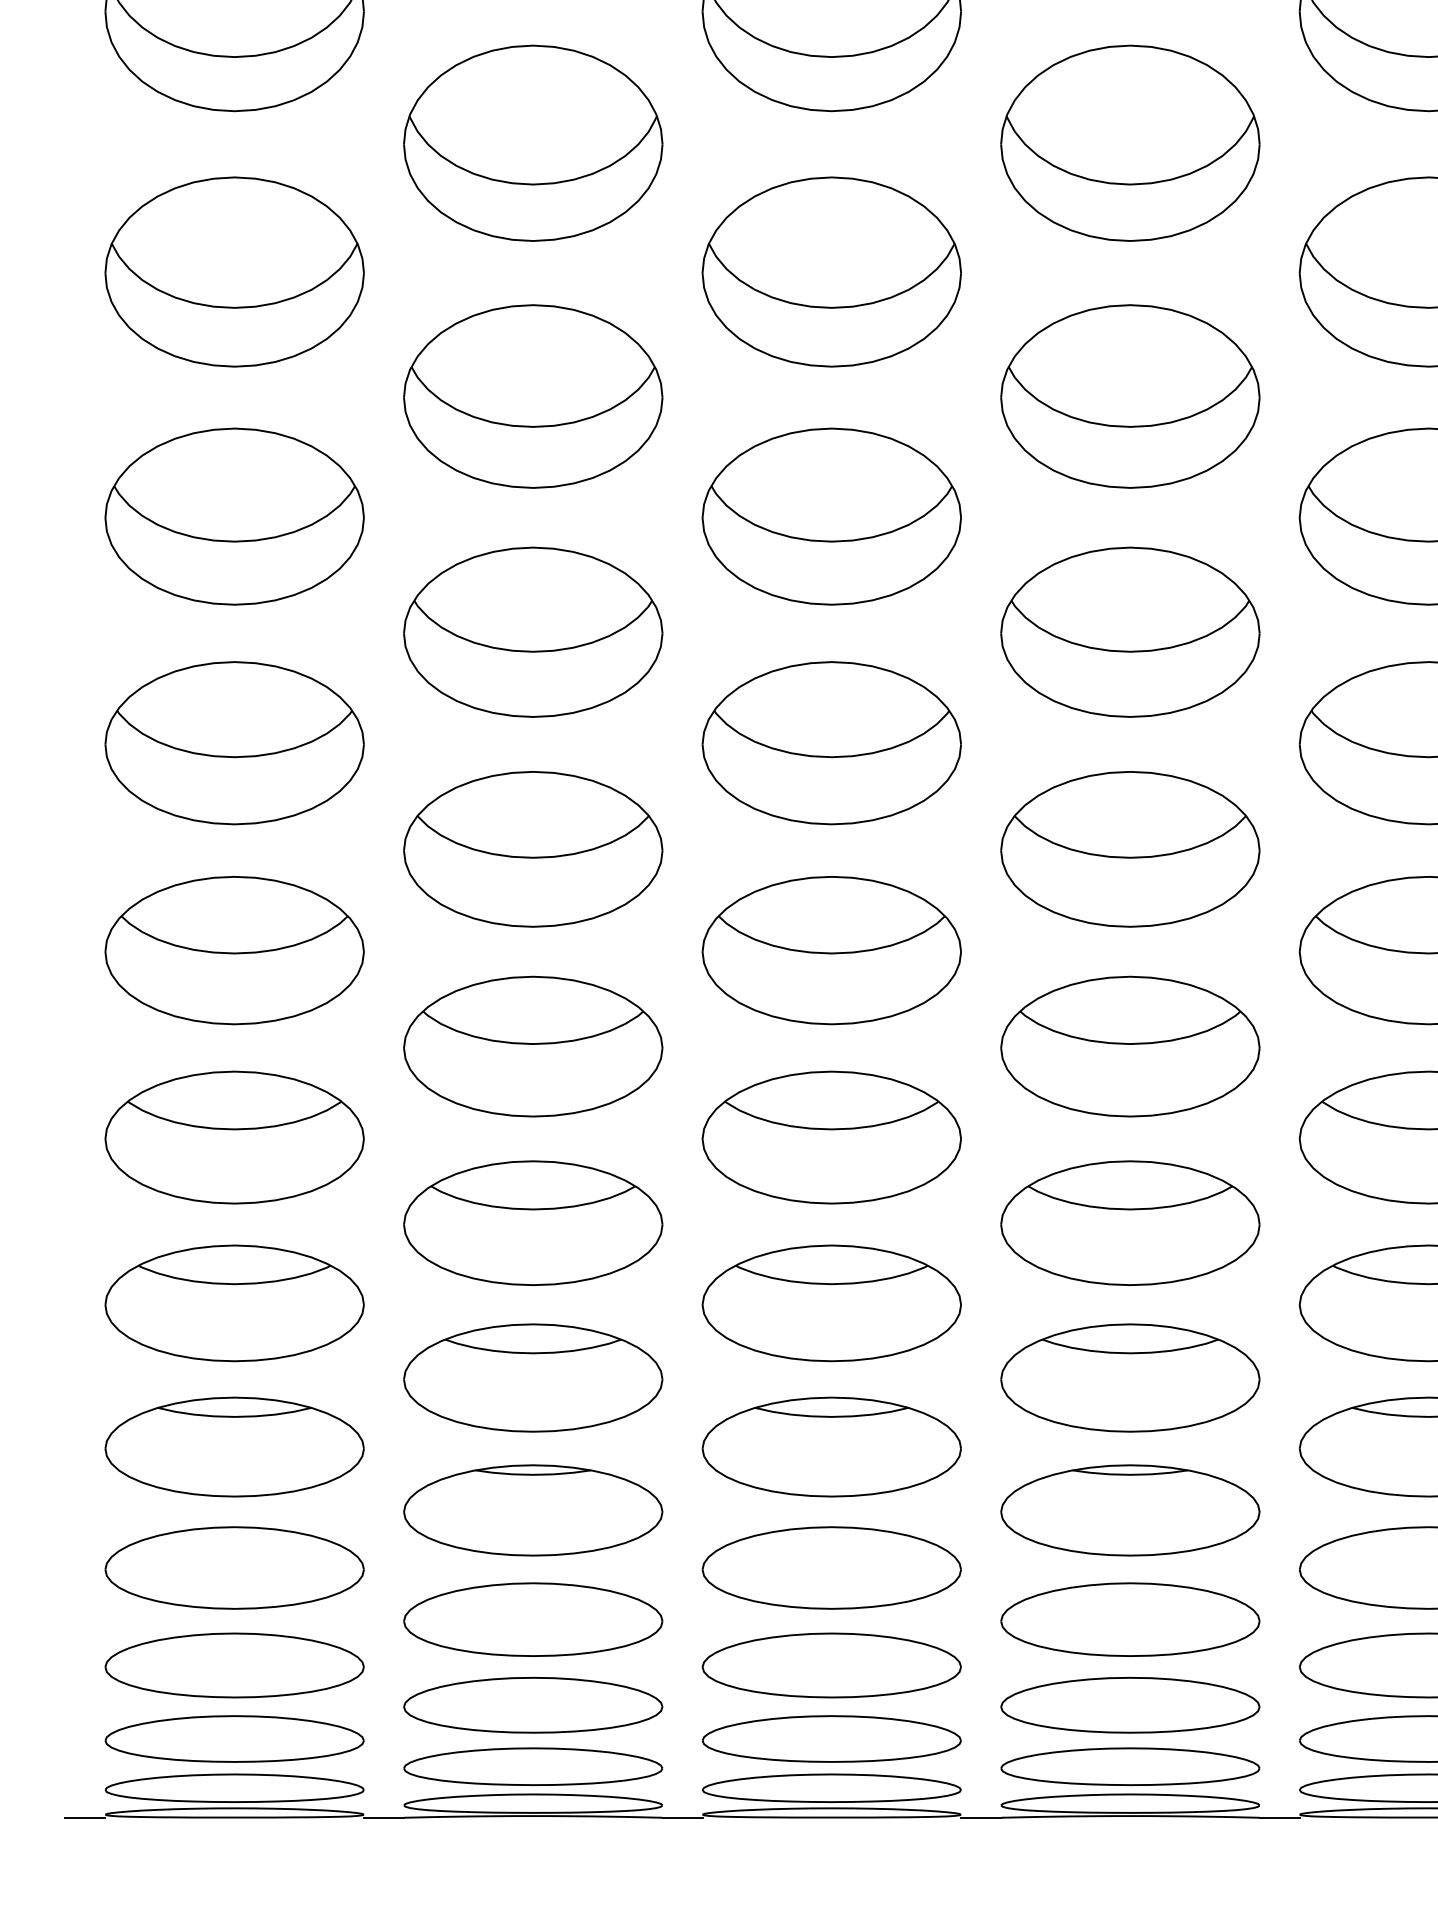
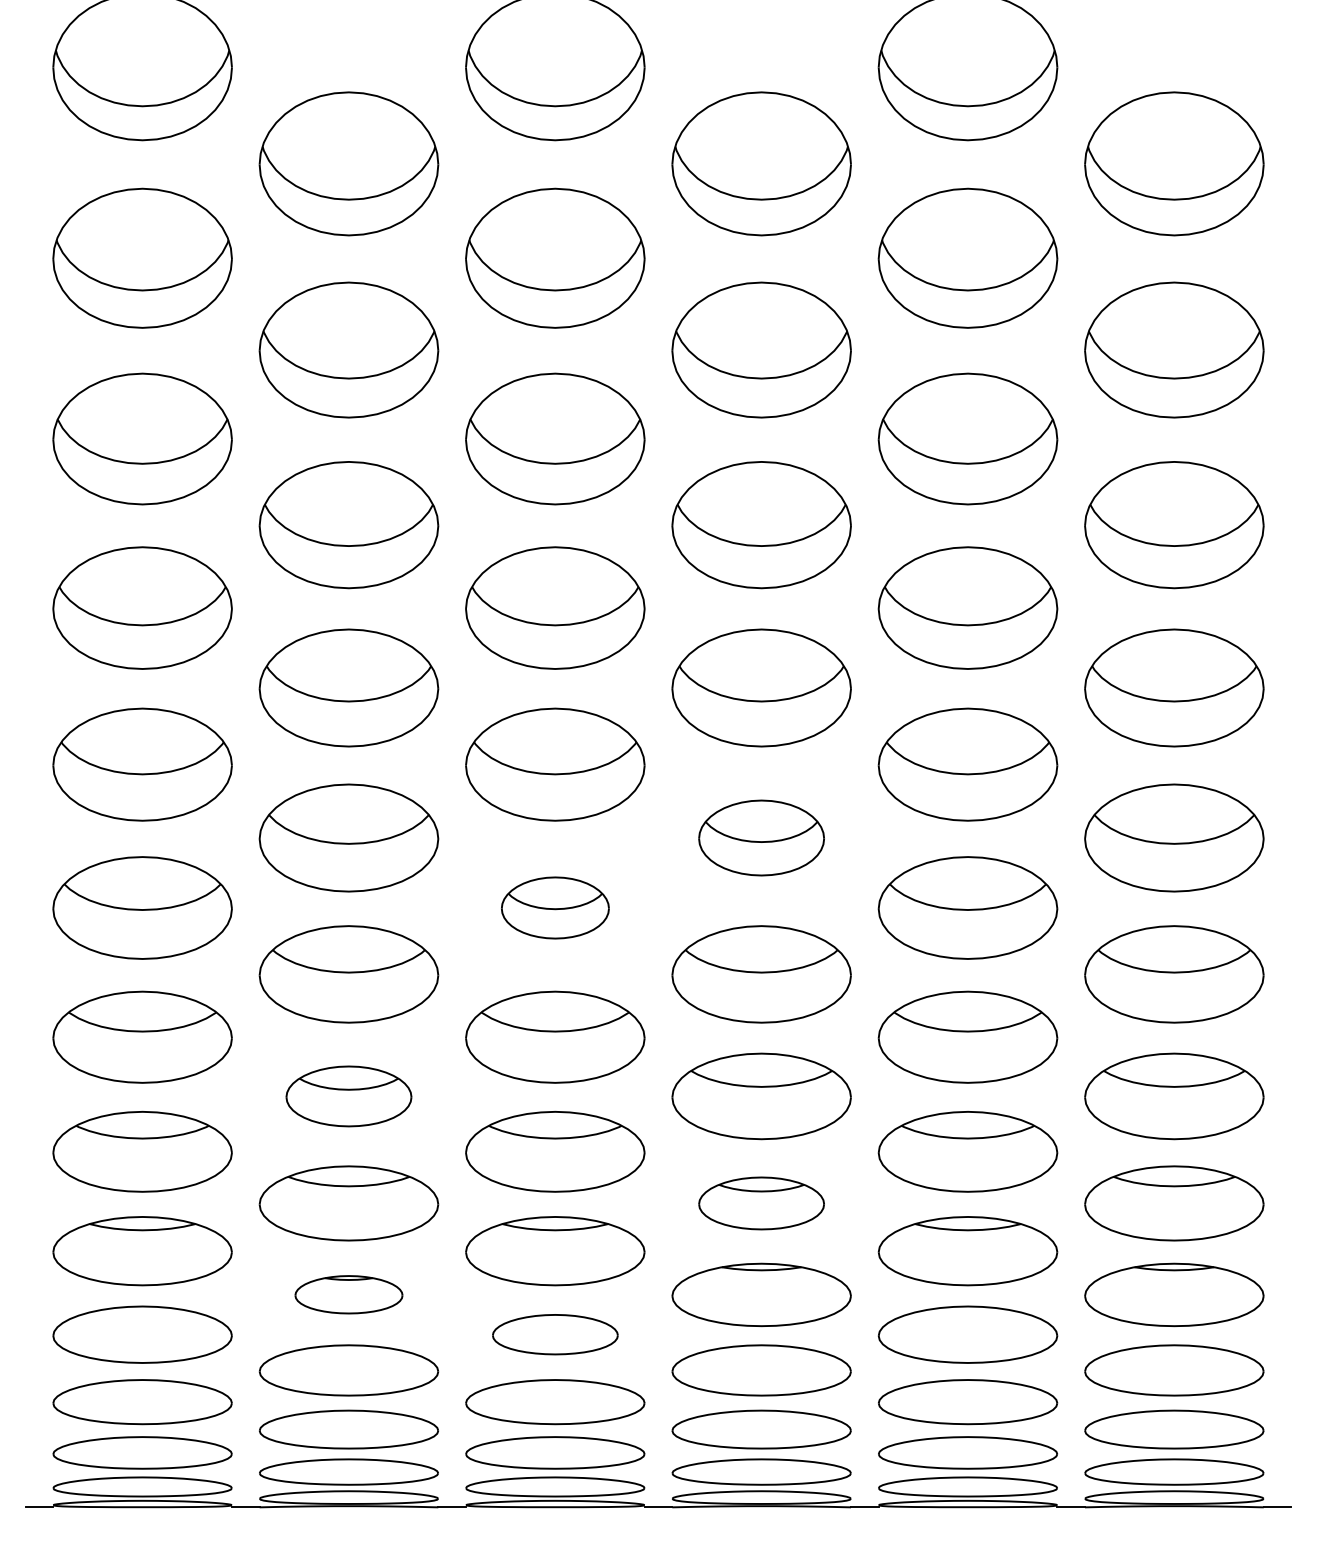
part: (1130, 848) -> (761, 837), size x0.7
part: (832, 949) -> (555, 907), size x0.6
part: (532, 1223) -> (348, 1096), size x0.7
part: (1130, 1378) -> (761, 1203), size x0.7
part: (532, 1509) -> (348, 1294), size x0.6
part: (832, 1567) -> (555, 1334), size x0.7

